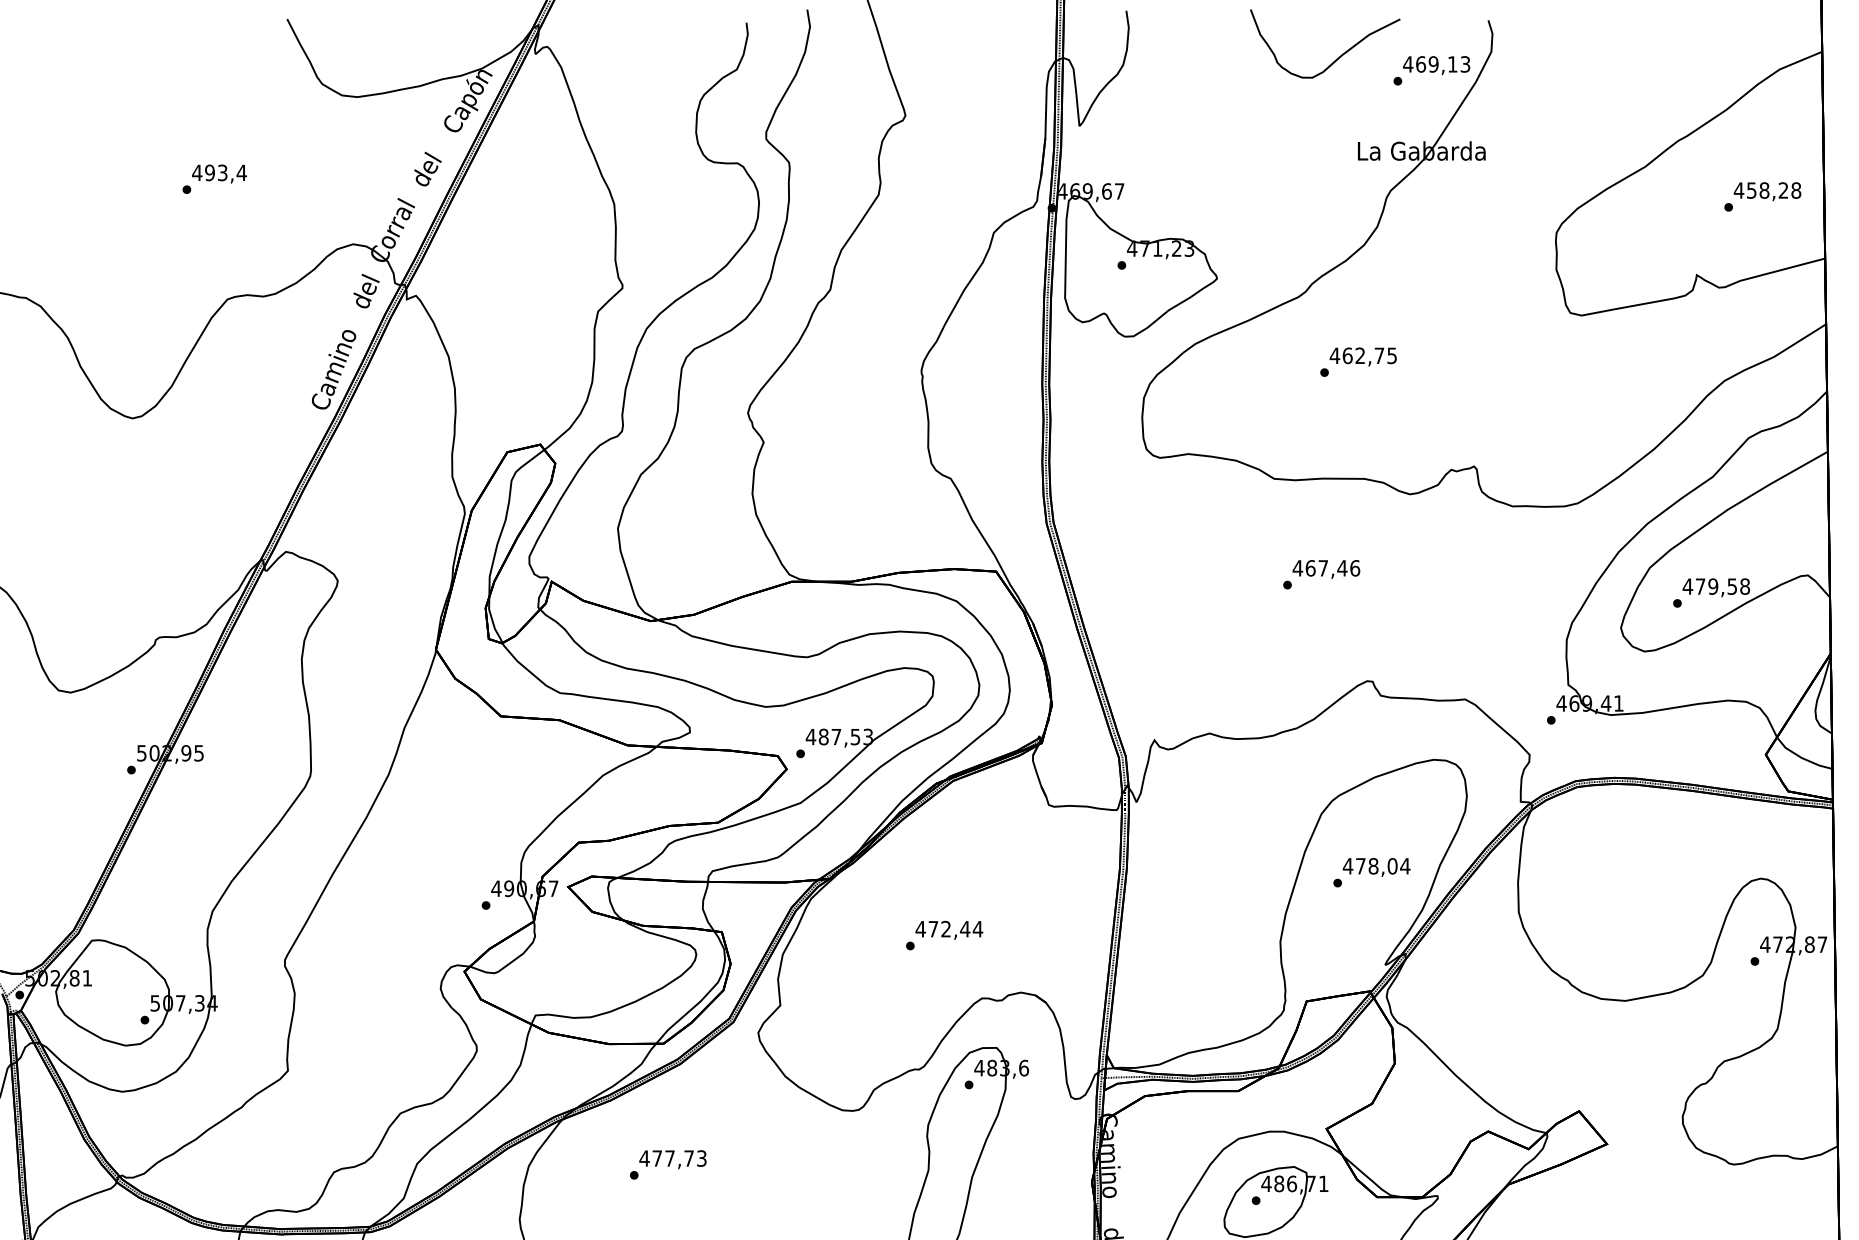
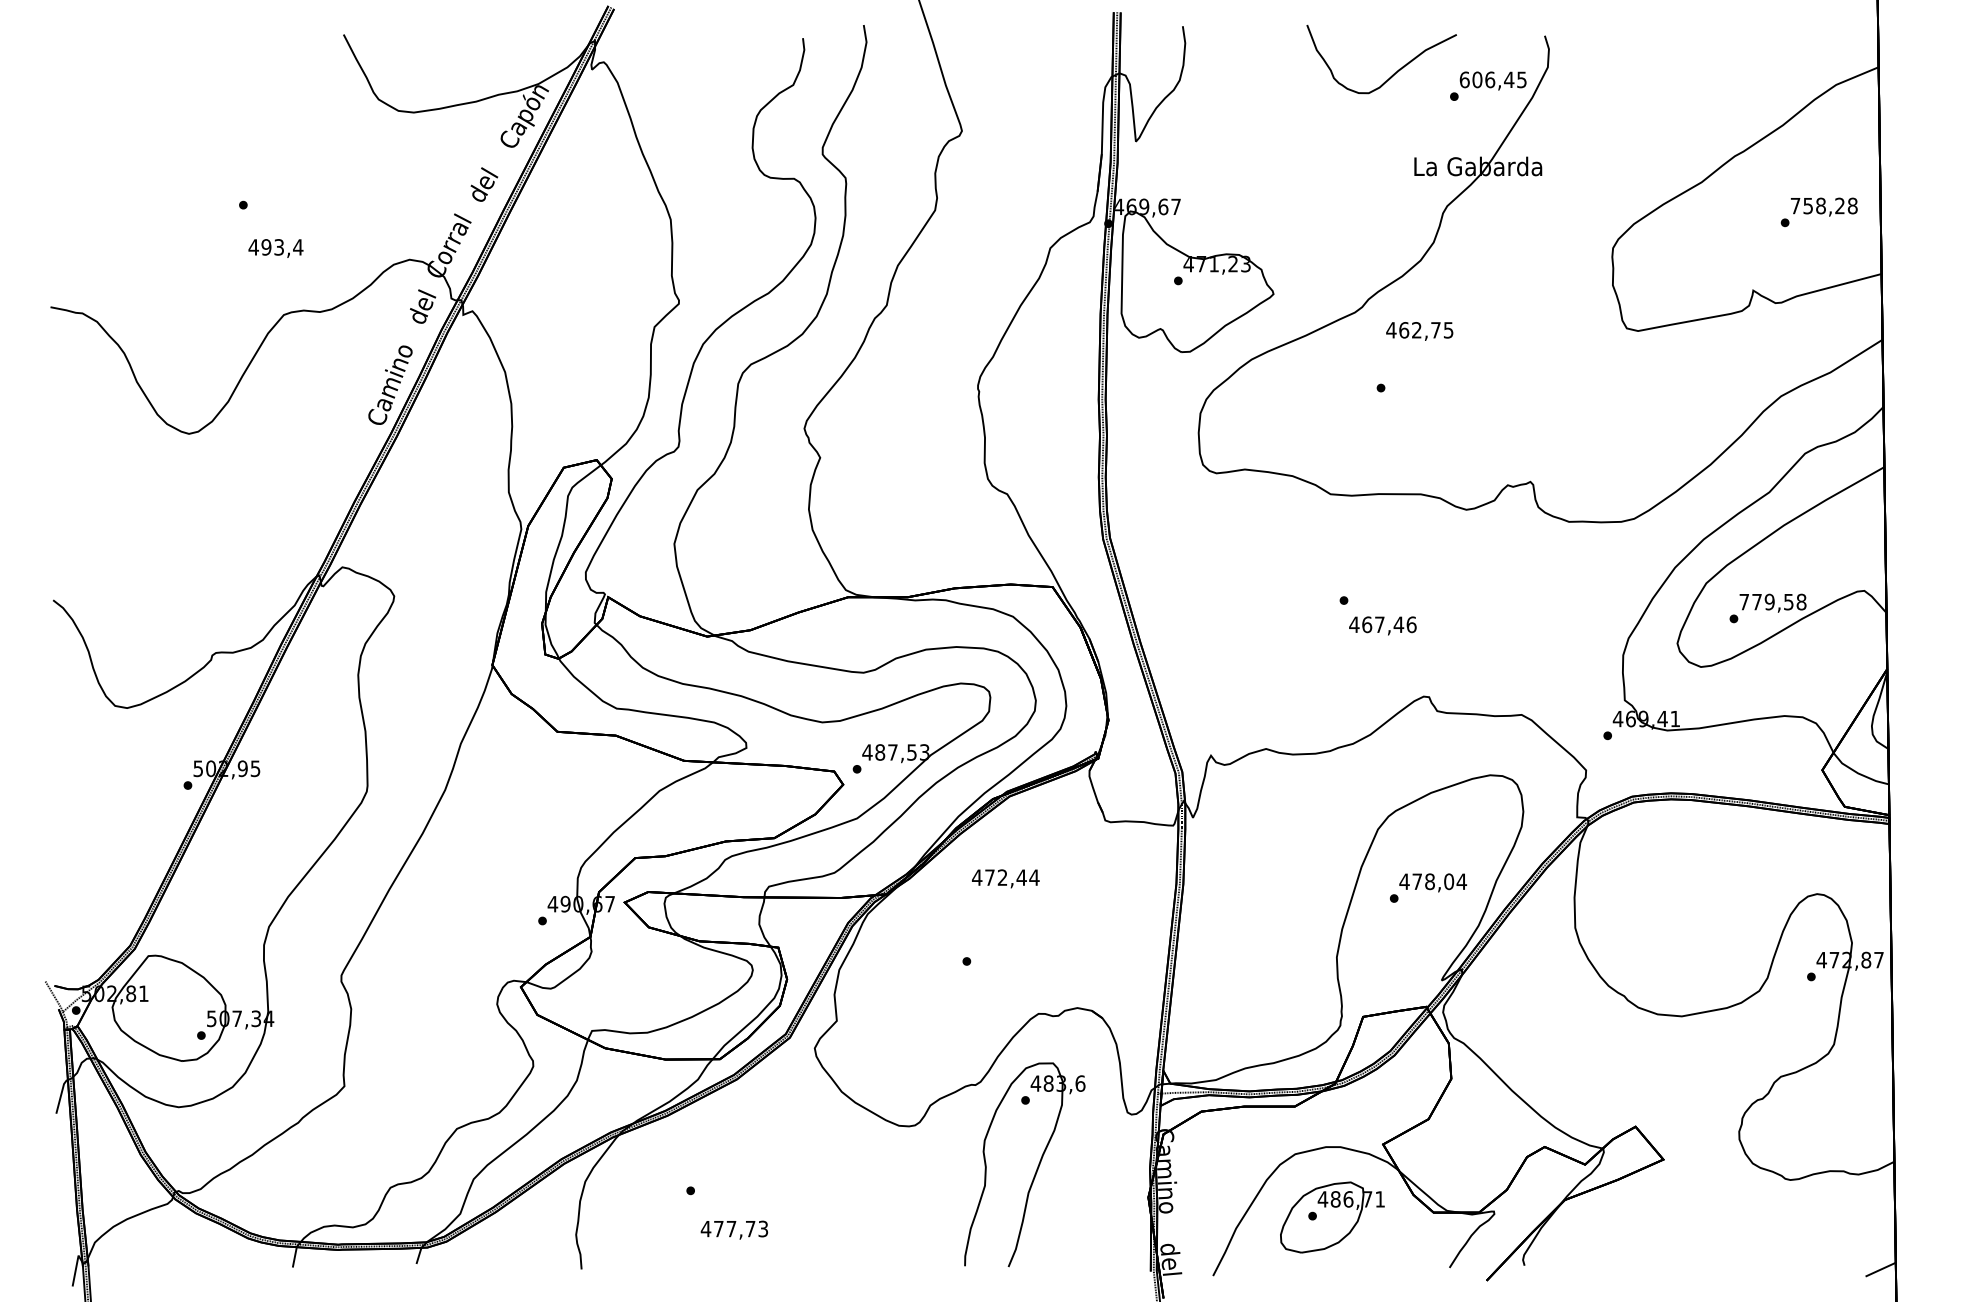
text: (1436, 64) -> (1492, 79), 469,13 -> 606,45
text: (219, 174) -> (275, 248), moved
text: (1739, 191) -> (1795, 206), 458,28 -> 758,28
text: (1363, 357) -> (1419, 331), moved
text: (1326, 569) -> (1382, 625), moved
text: (1688, 587) -> (1744, 602), 479,58 -> 779,58
text: (949, 930) -> (1005, 878), moved
text: (673, 1159) -> (734, 1229), moved

